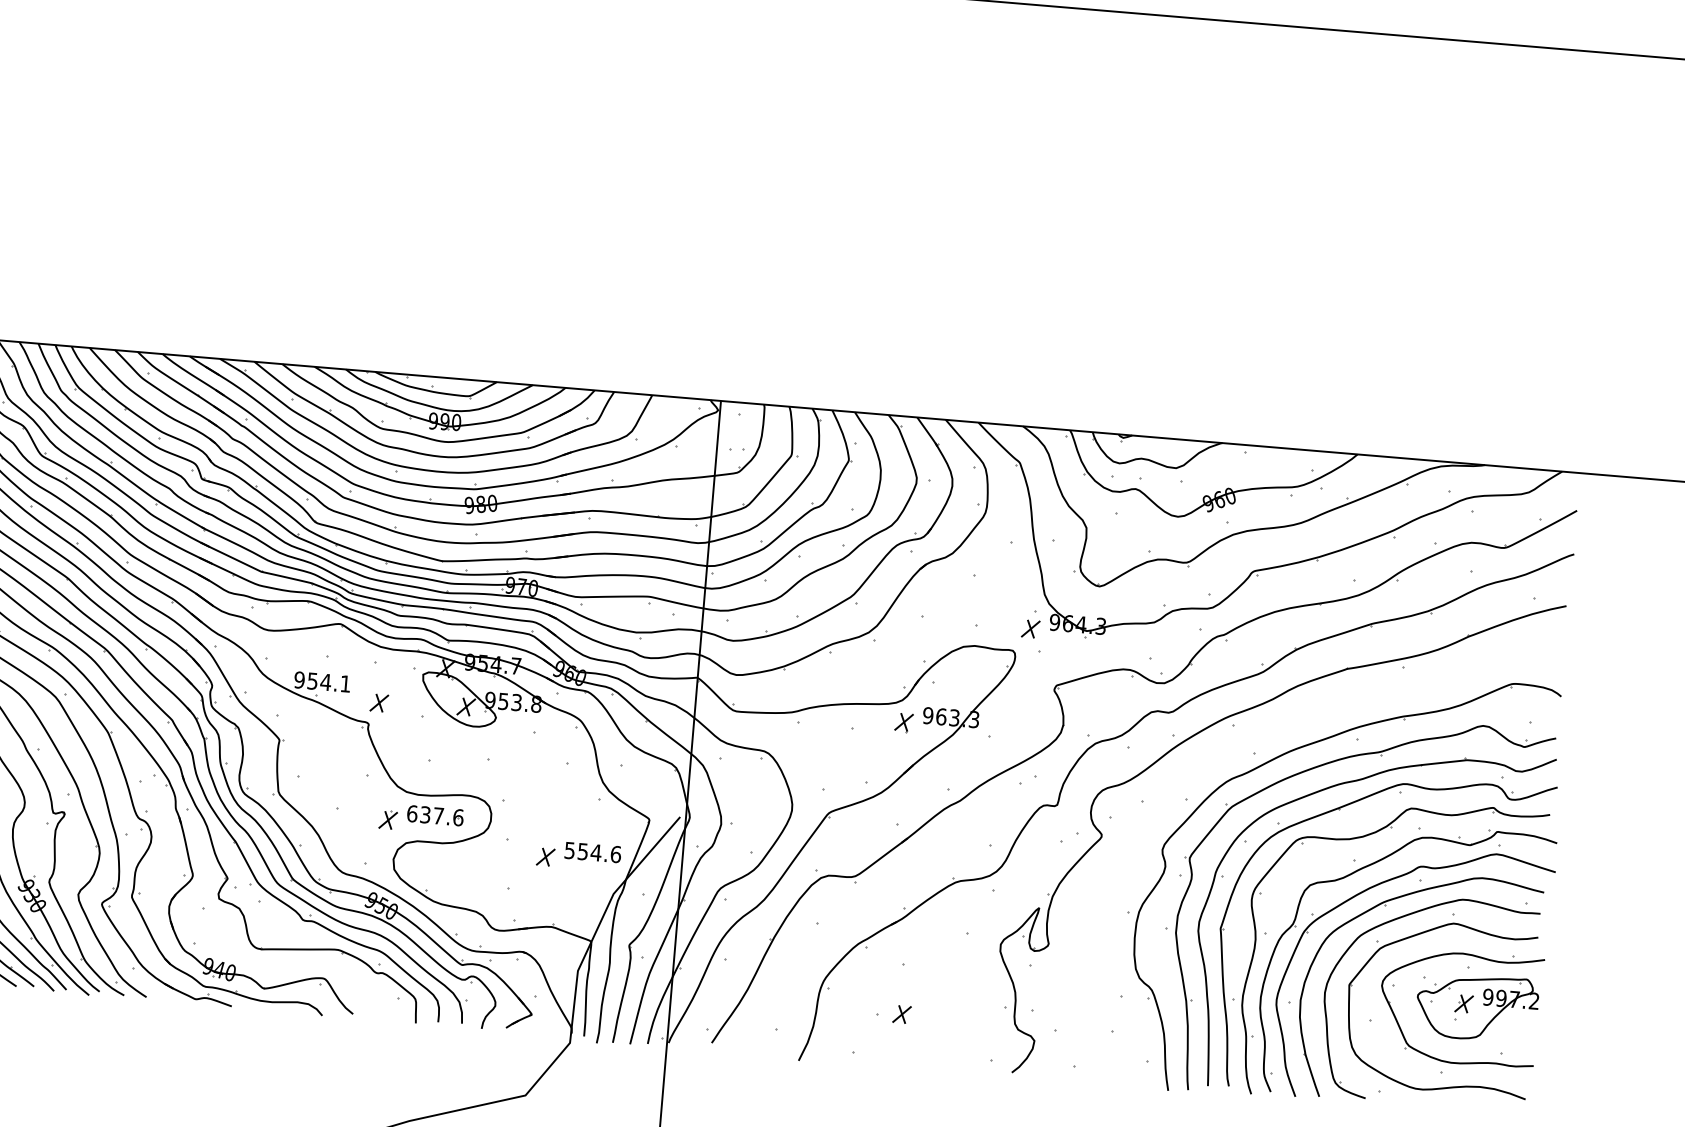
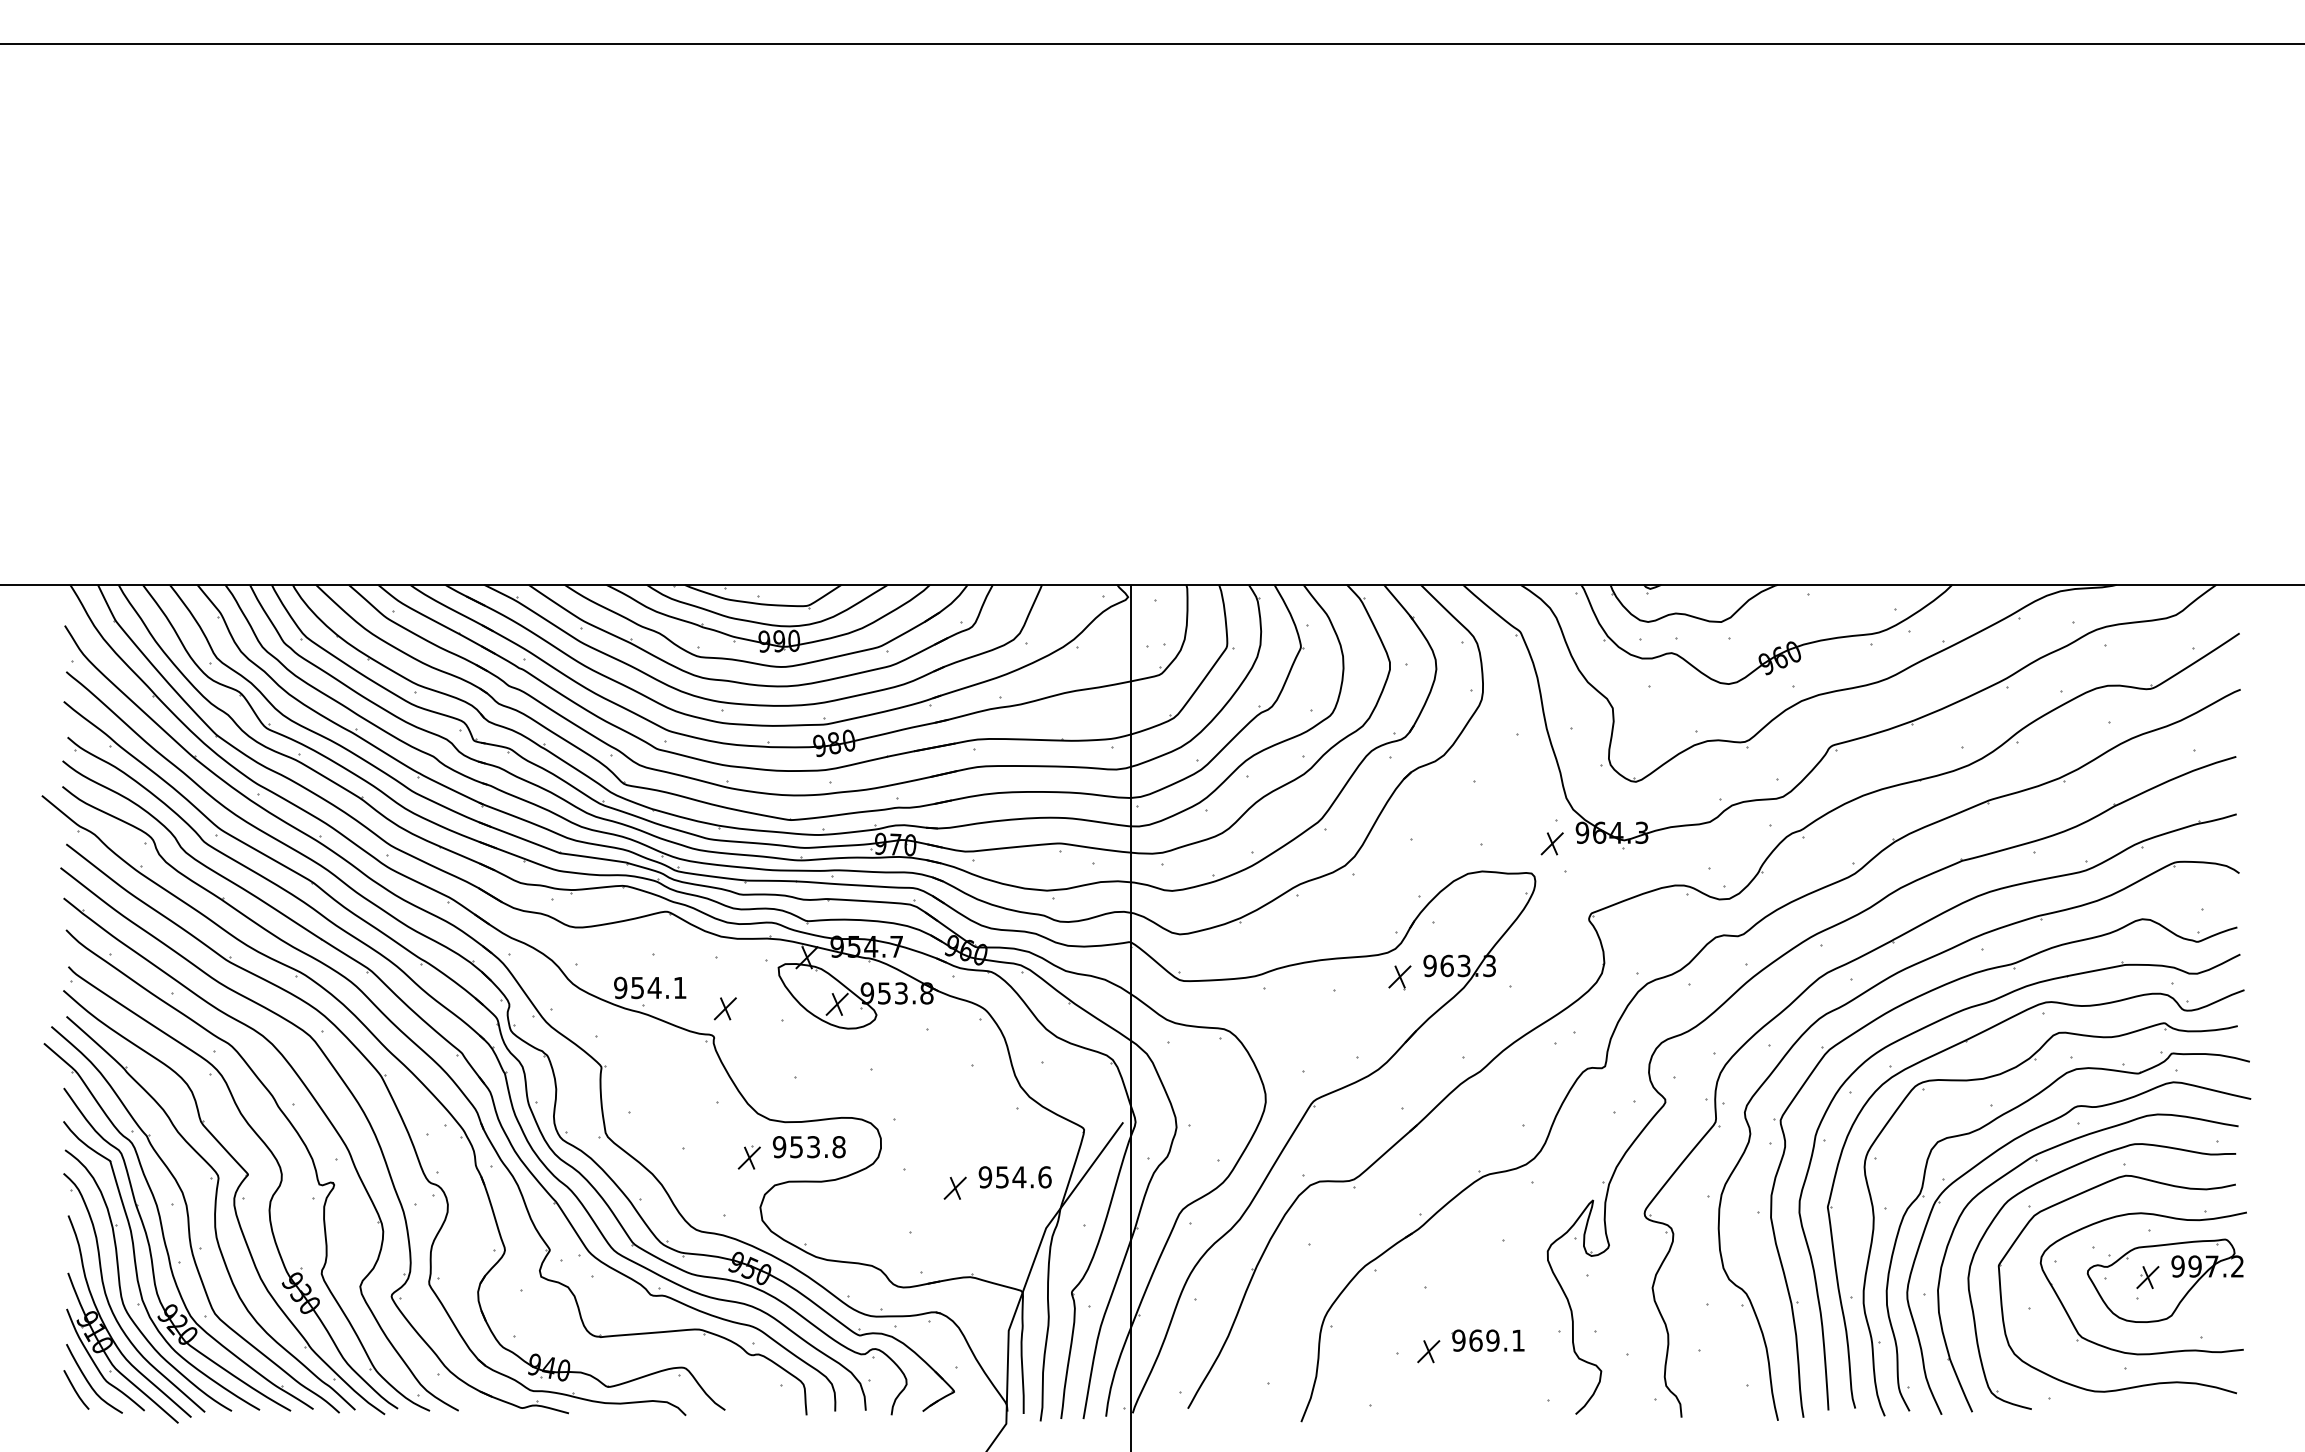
part: (1262, 737) -> (1860, 958), added
text: (434, 815) -> (808, 1147), 637.6 -> 953.8
text: (569, 850) -> (985, 1177), 554.6 -> 954.6
part: (948, 1009) -> (1487, 1340), added

